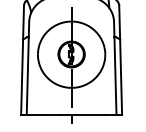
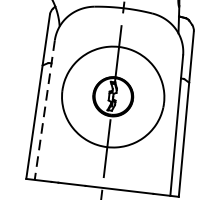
line: (27, 69) -> (43, 111), solid -> dashed

